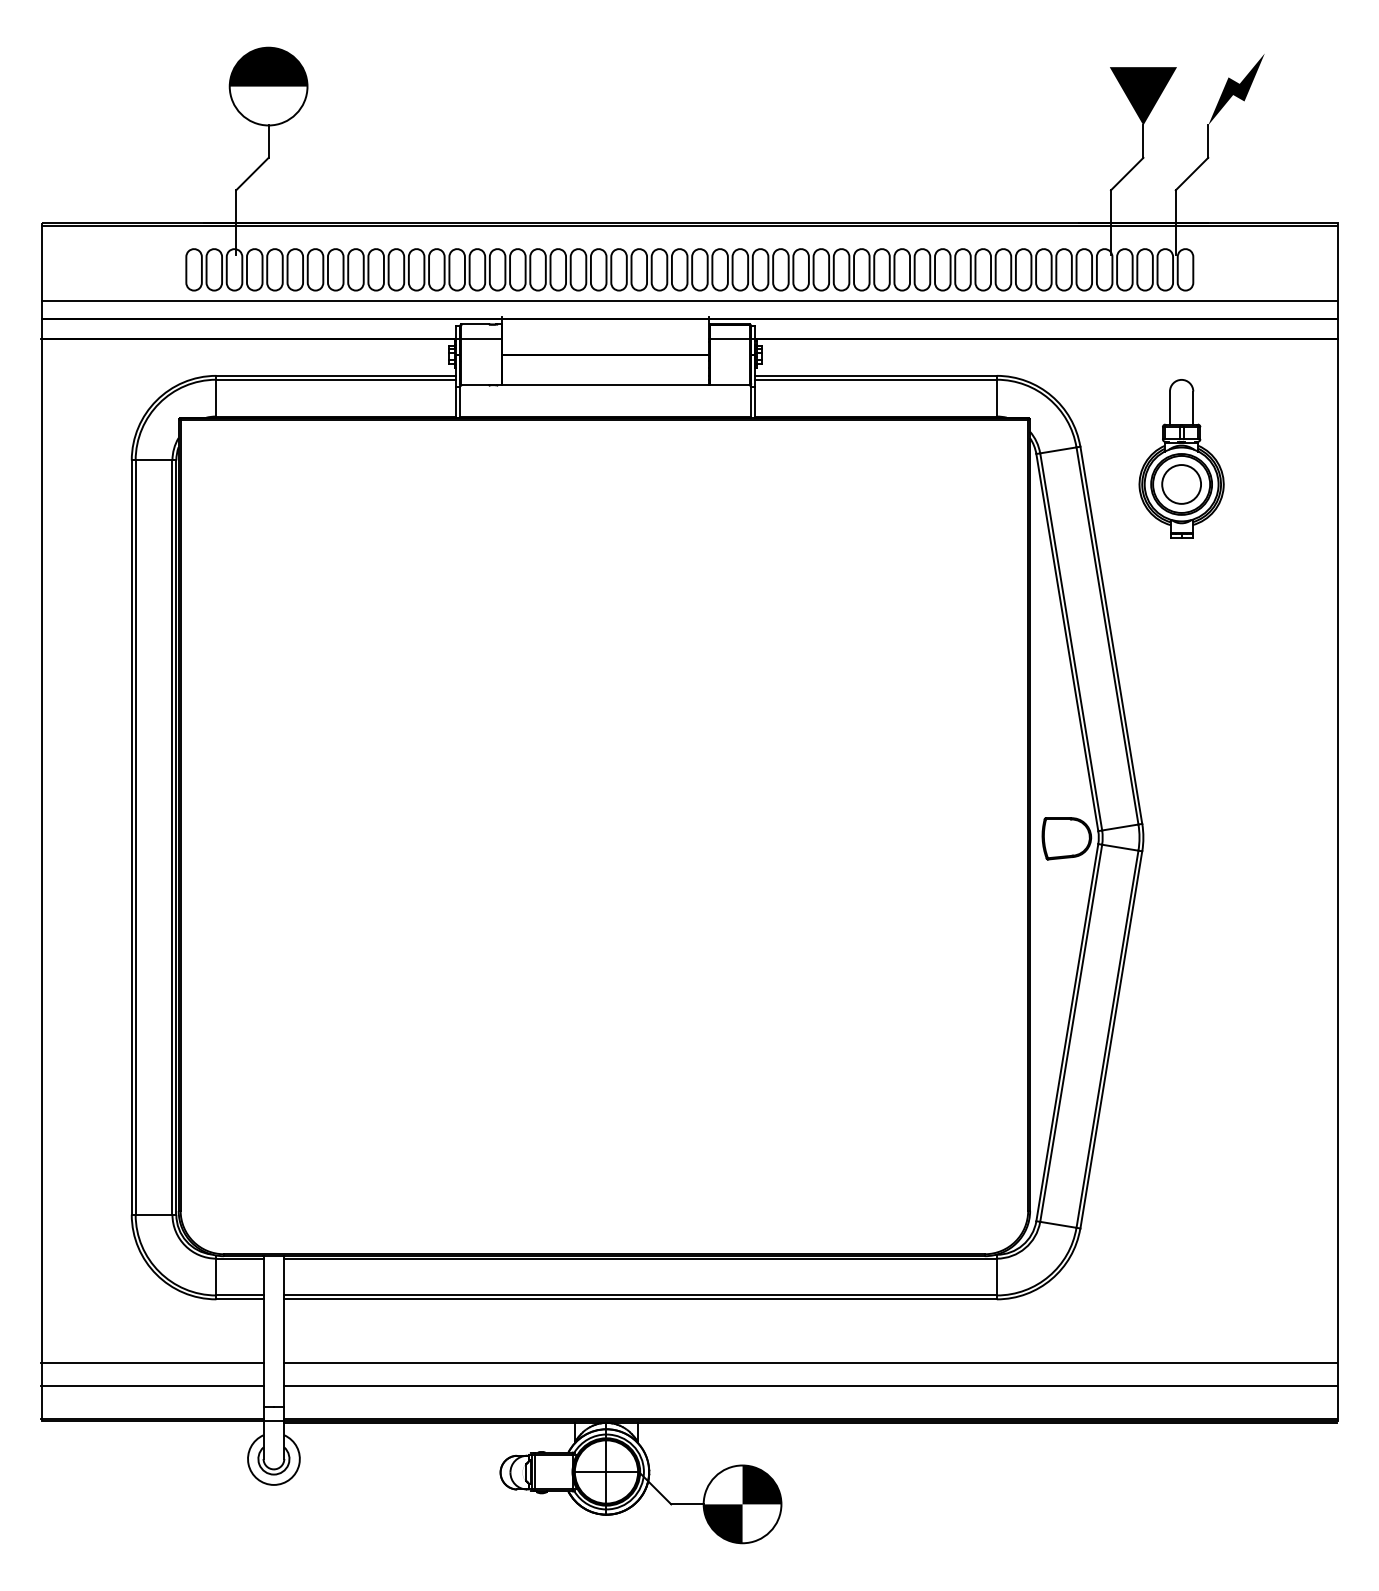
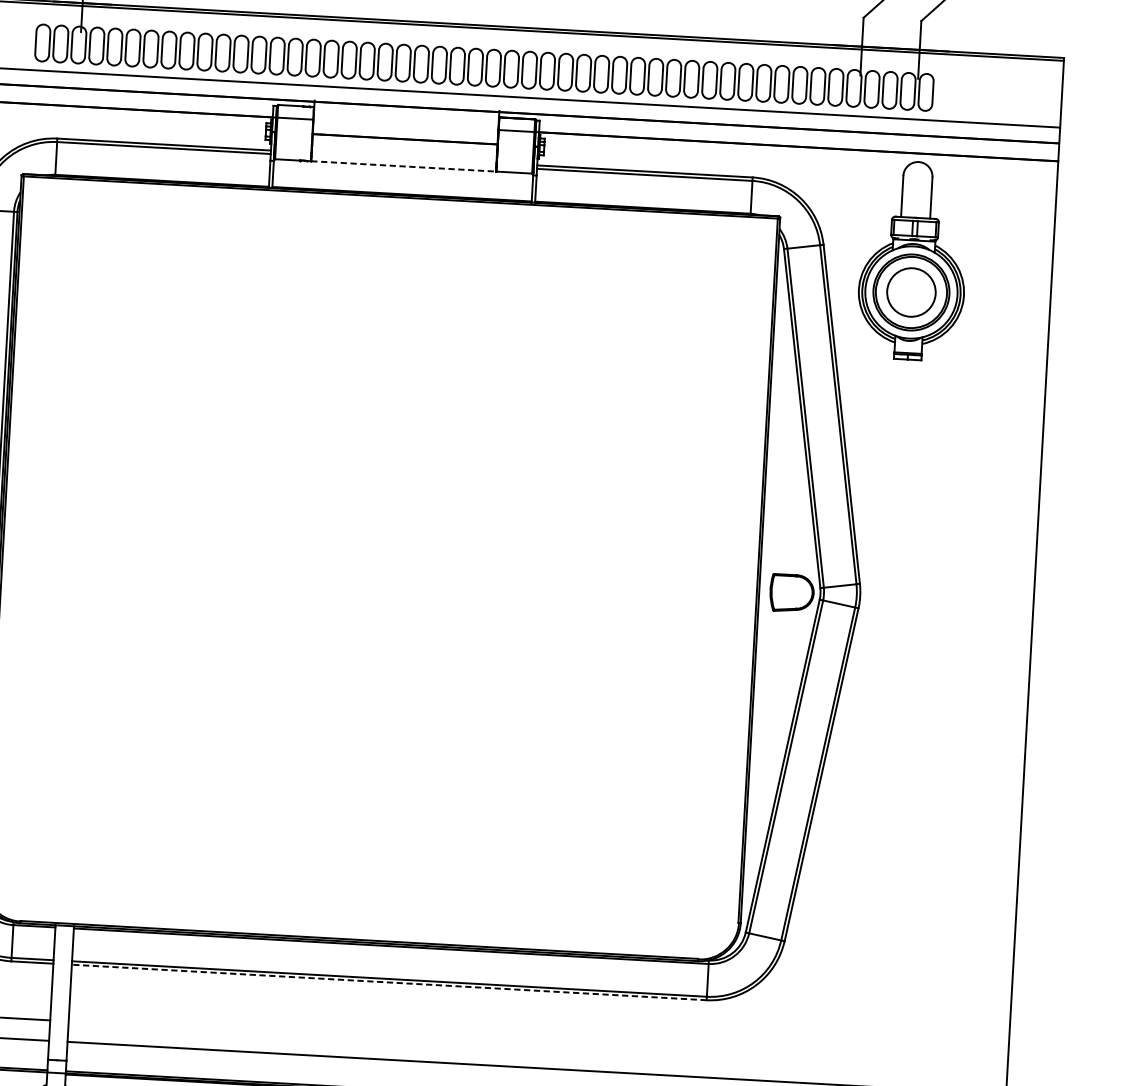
line: (605, 385) -> (403, 166), solid -> dashed
part: (1181, 458) -> (913, 260), size x1.4
line: (640, 1299) -> (389, 982), solid -> dashed
line: (810, 1363) -> (537, 1048), removed

